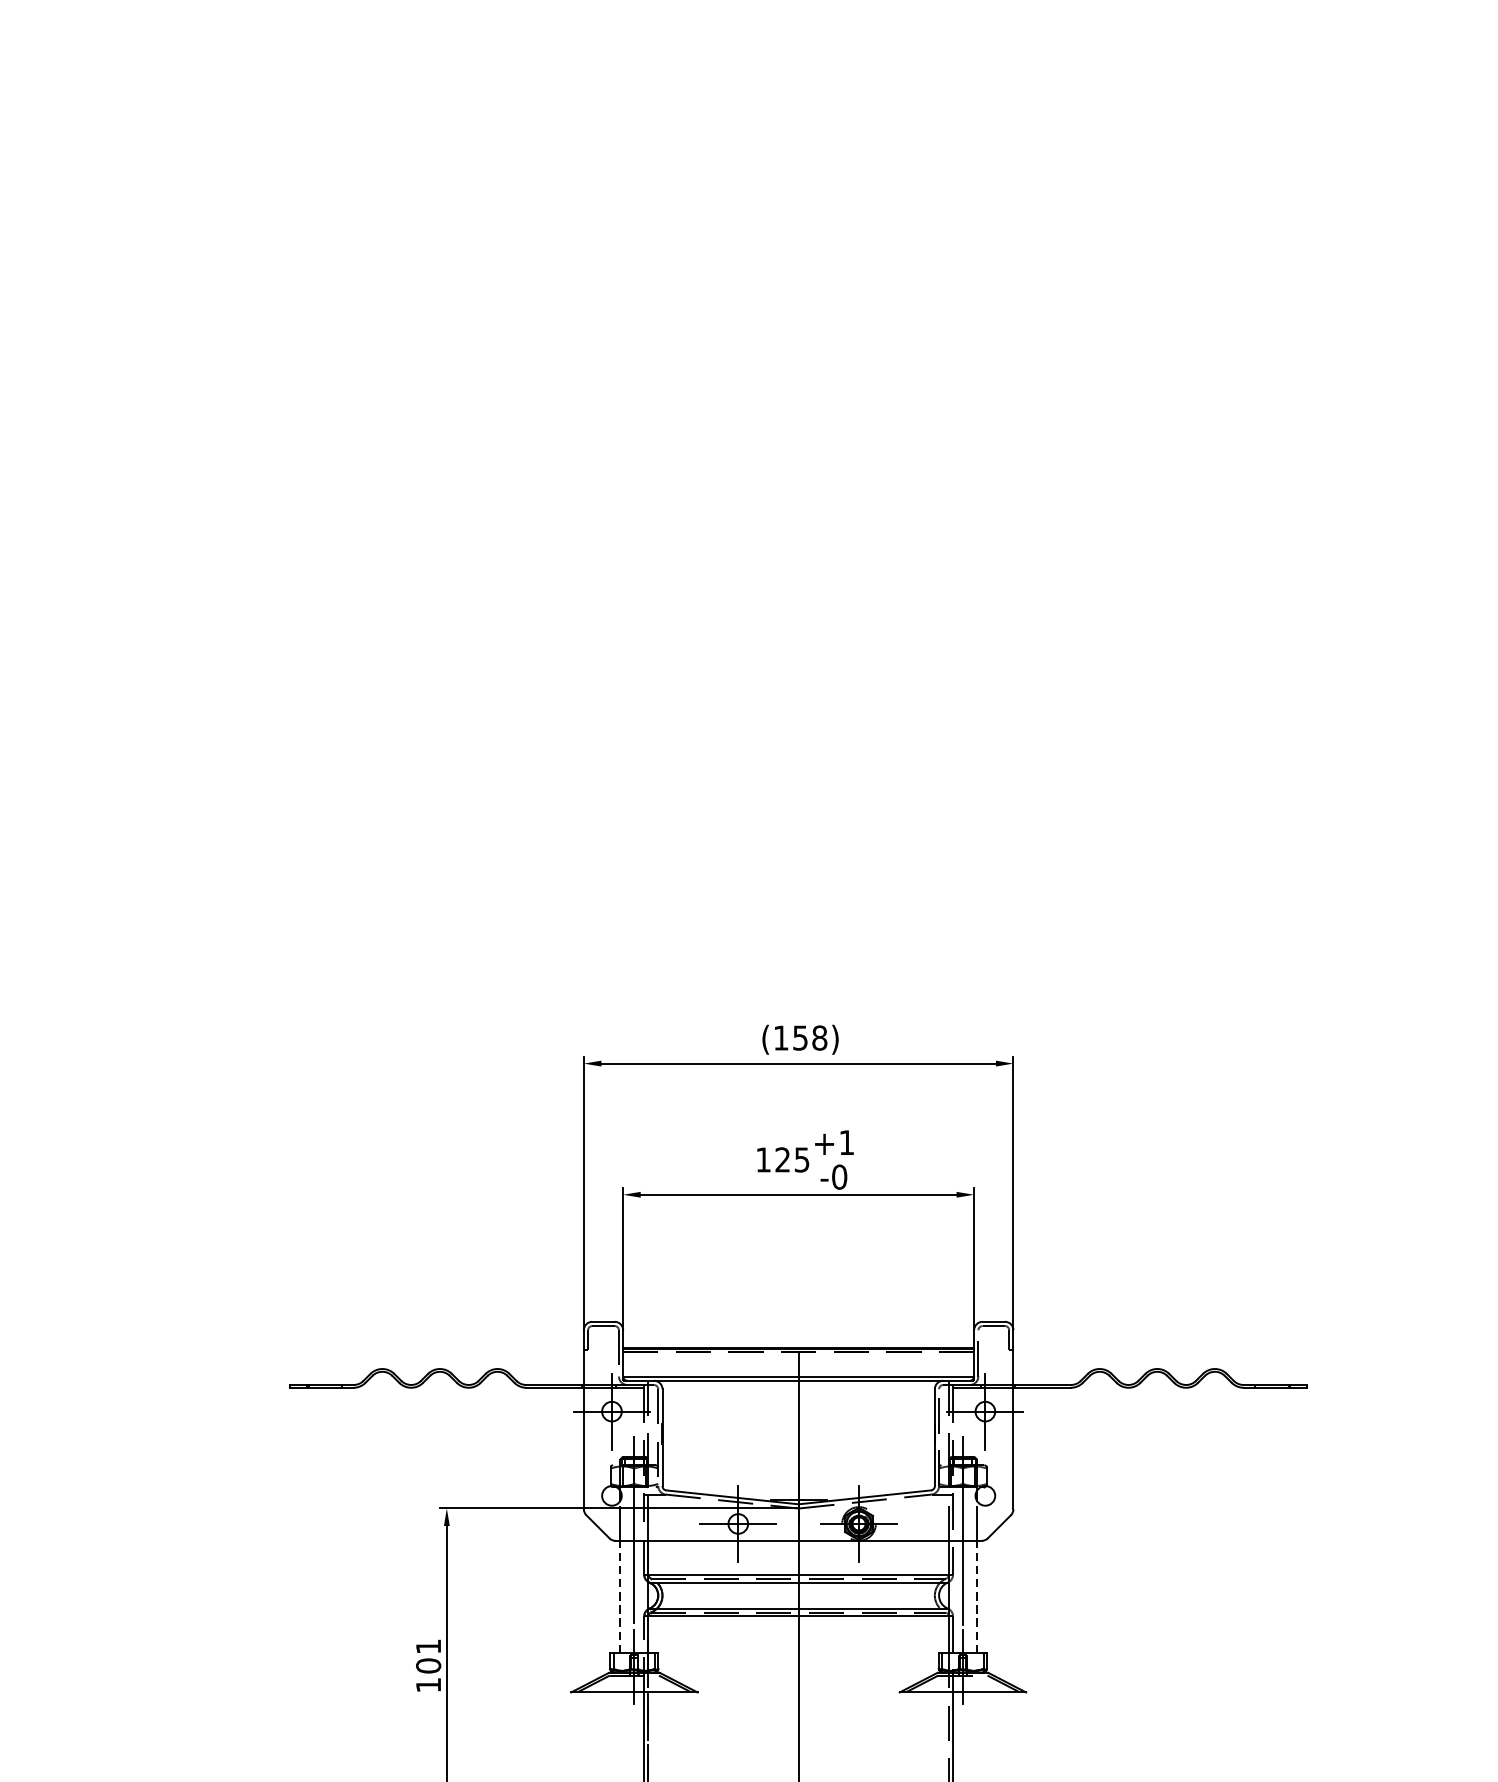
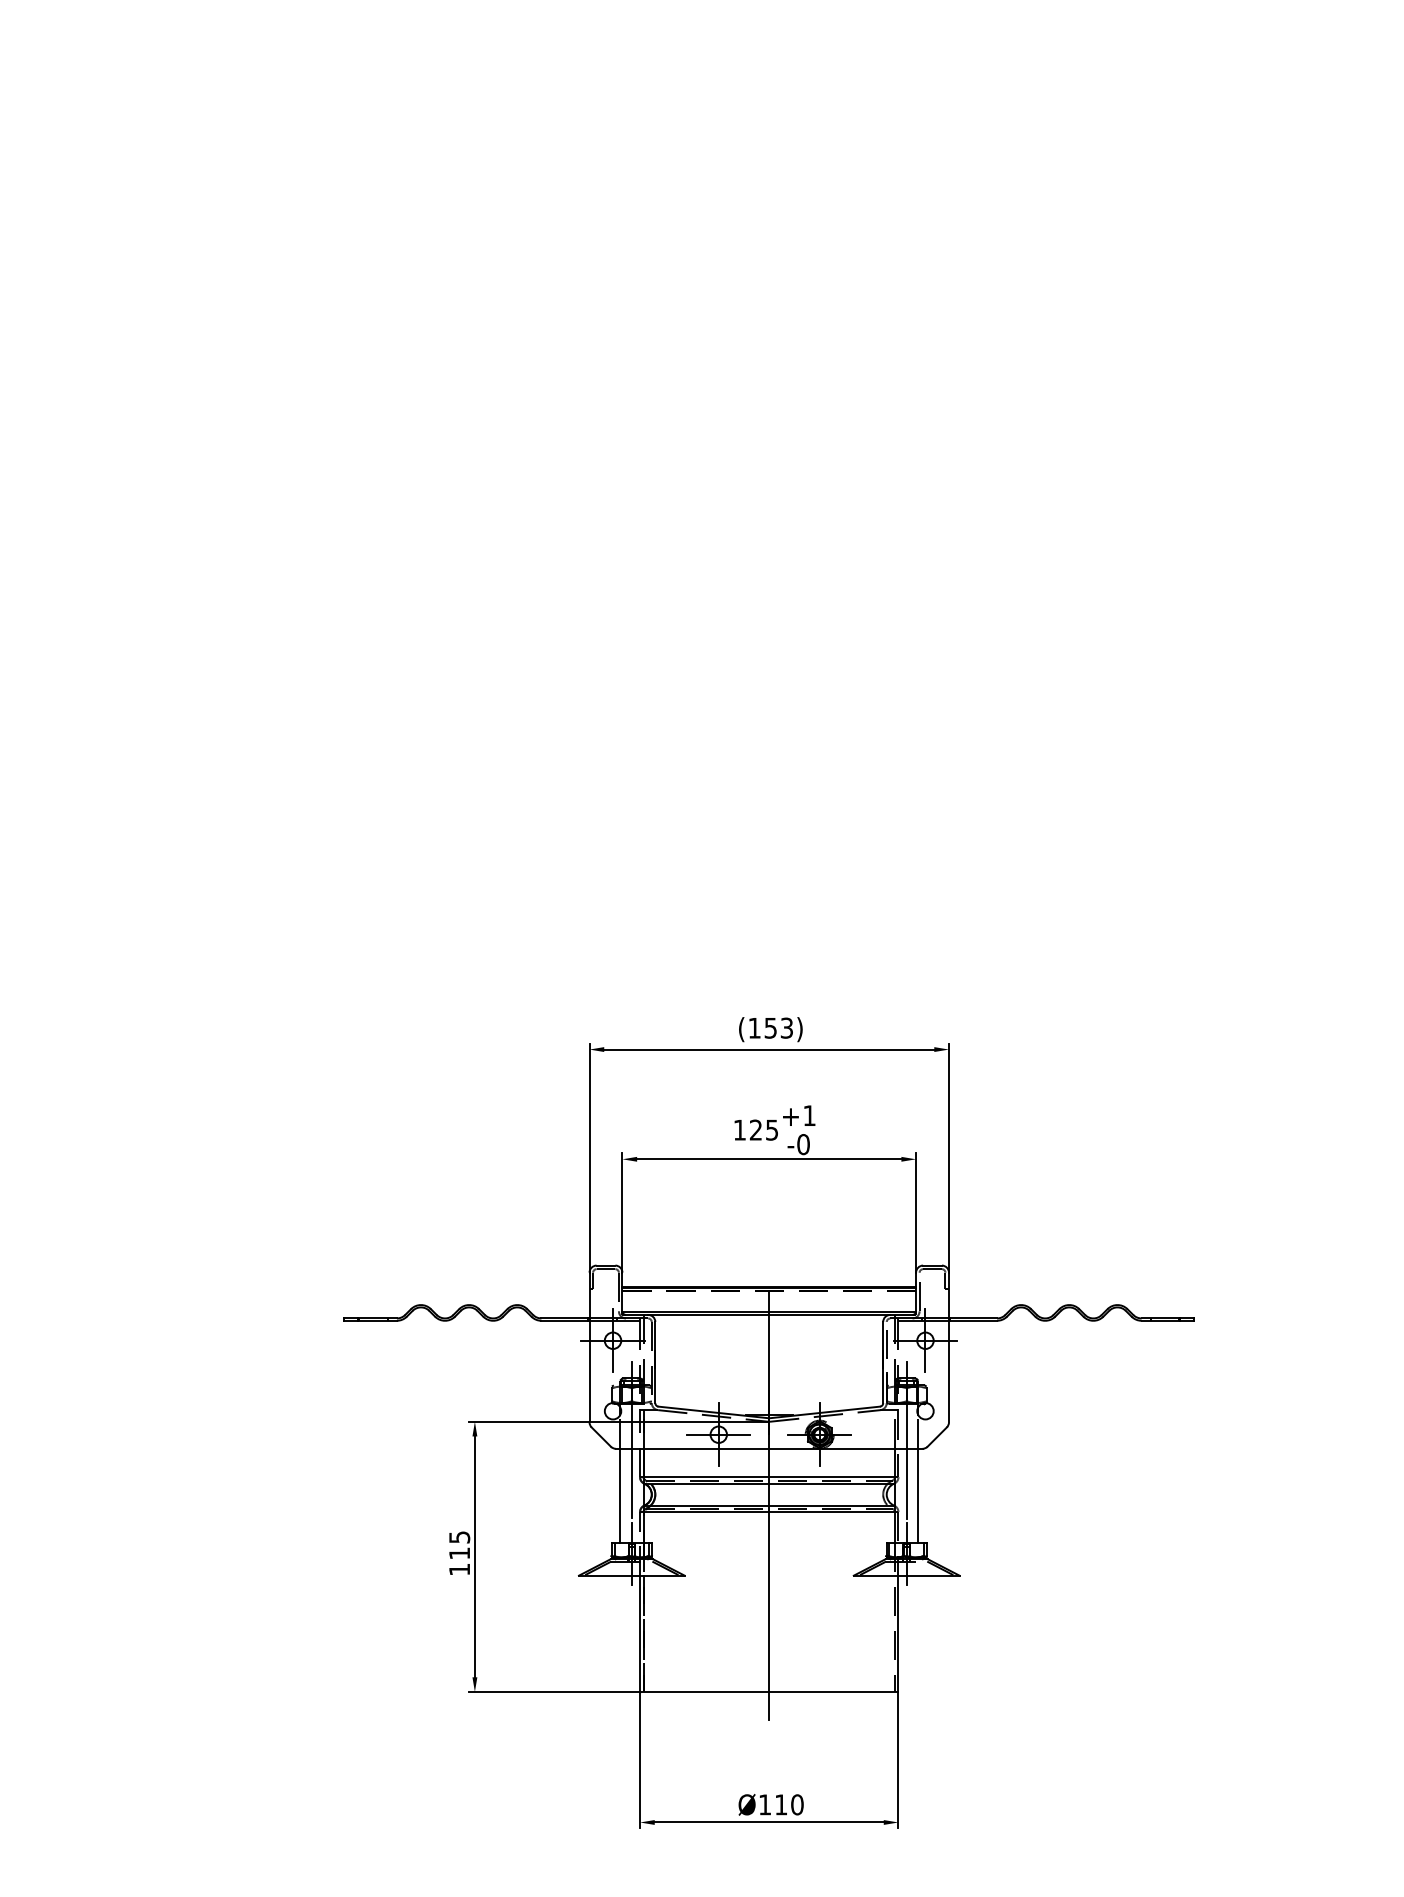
text: (819, 1037) -> (786, 1027), (158) -> (153)
line: (620, 1596) -> (620, 1495), dashed -> solid
line: (977, 1596) -> (918, 1495), dashed -> solid
text: (428, 1656) -> (459, 1545), 101 -> 115

